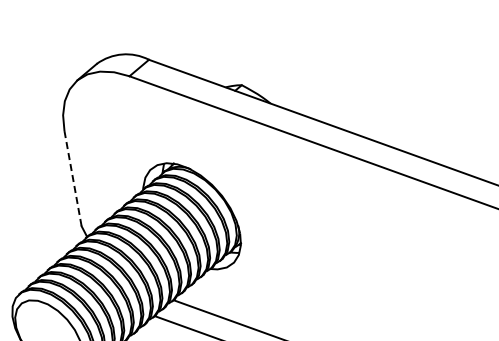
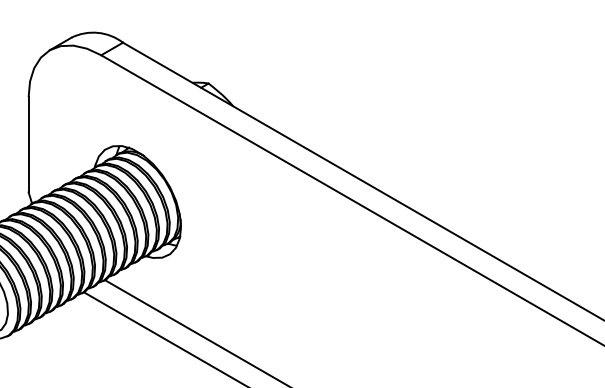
line: (72, 178) -> (28, 144), dashed -> solid

